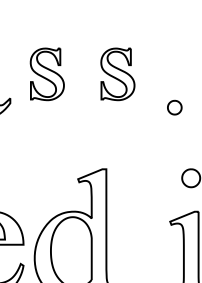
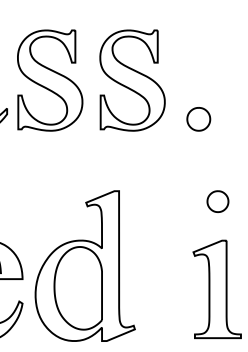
part: (47, 74) -> (50, 80), size x1.67
part: (117, 74) -> (132, 80), size x1.67
part: (174, 107) -> (198, 119), size x1.43

